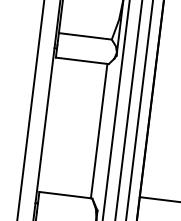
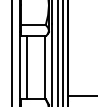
line: (59, 125) -> (26, 67), added

